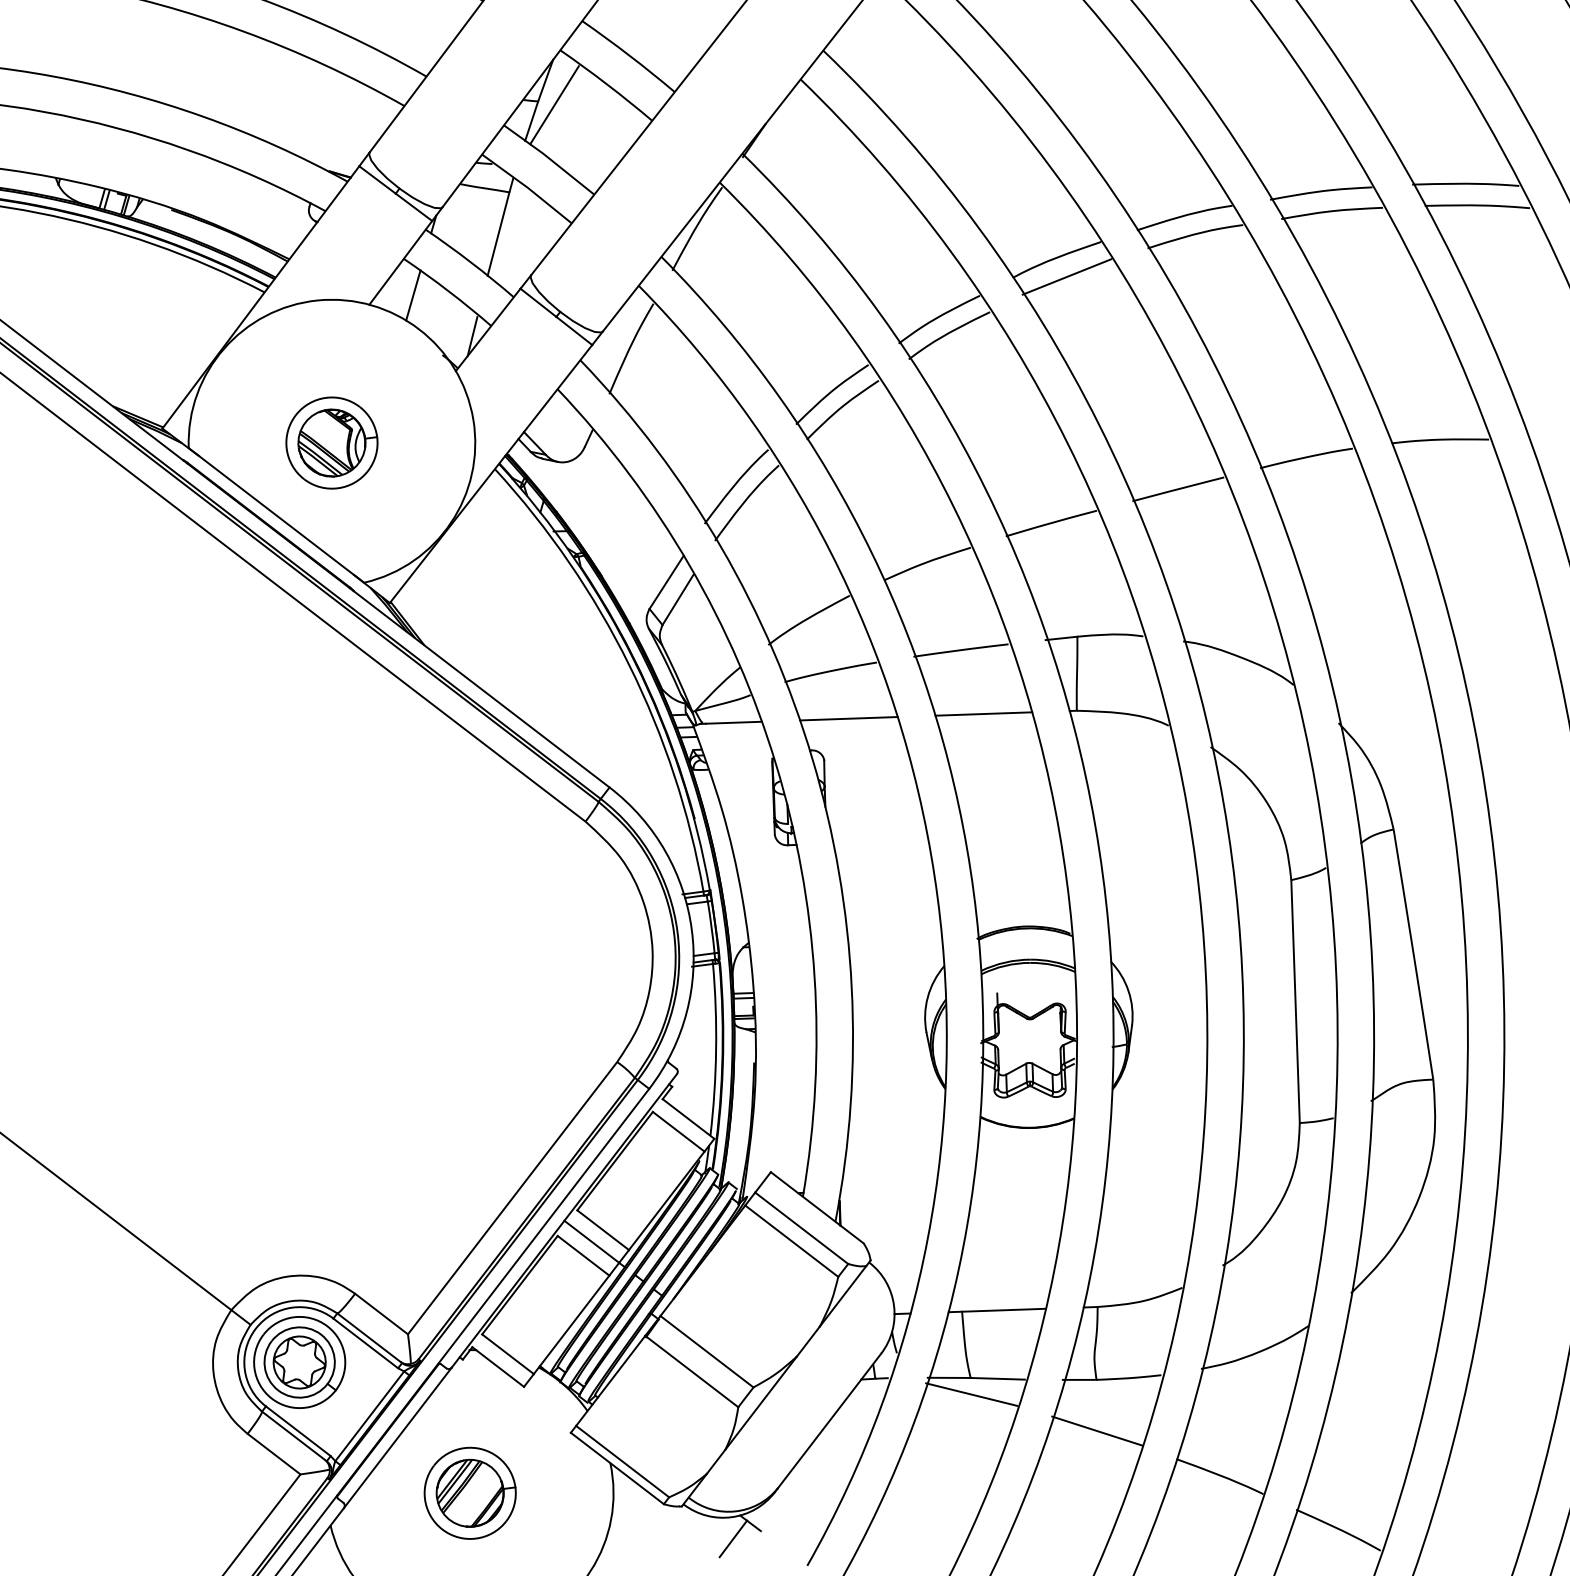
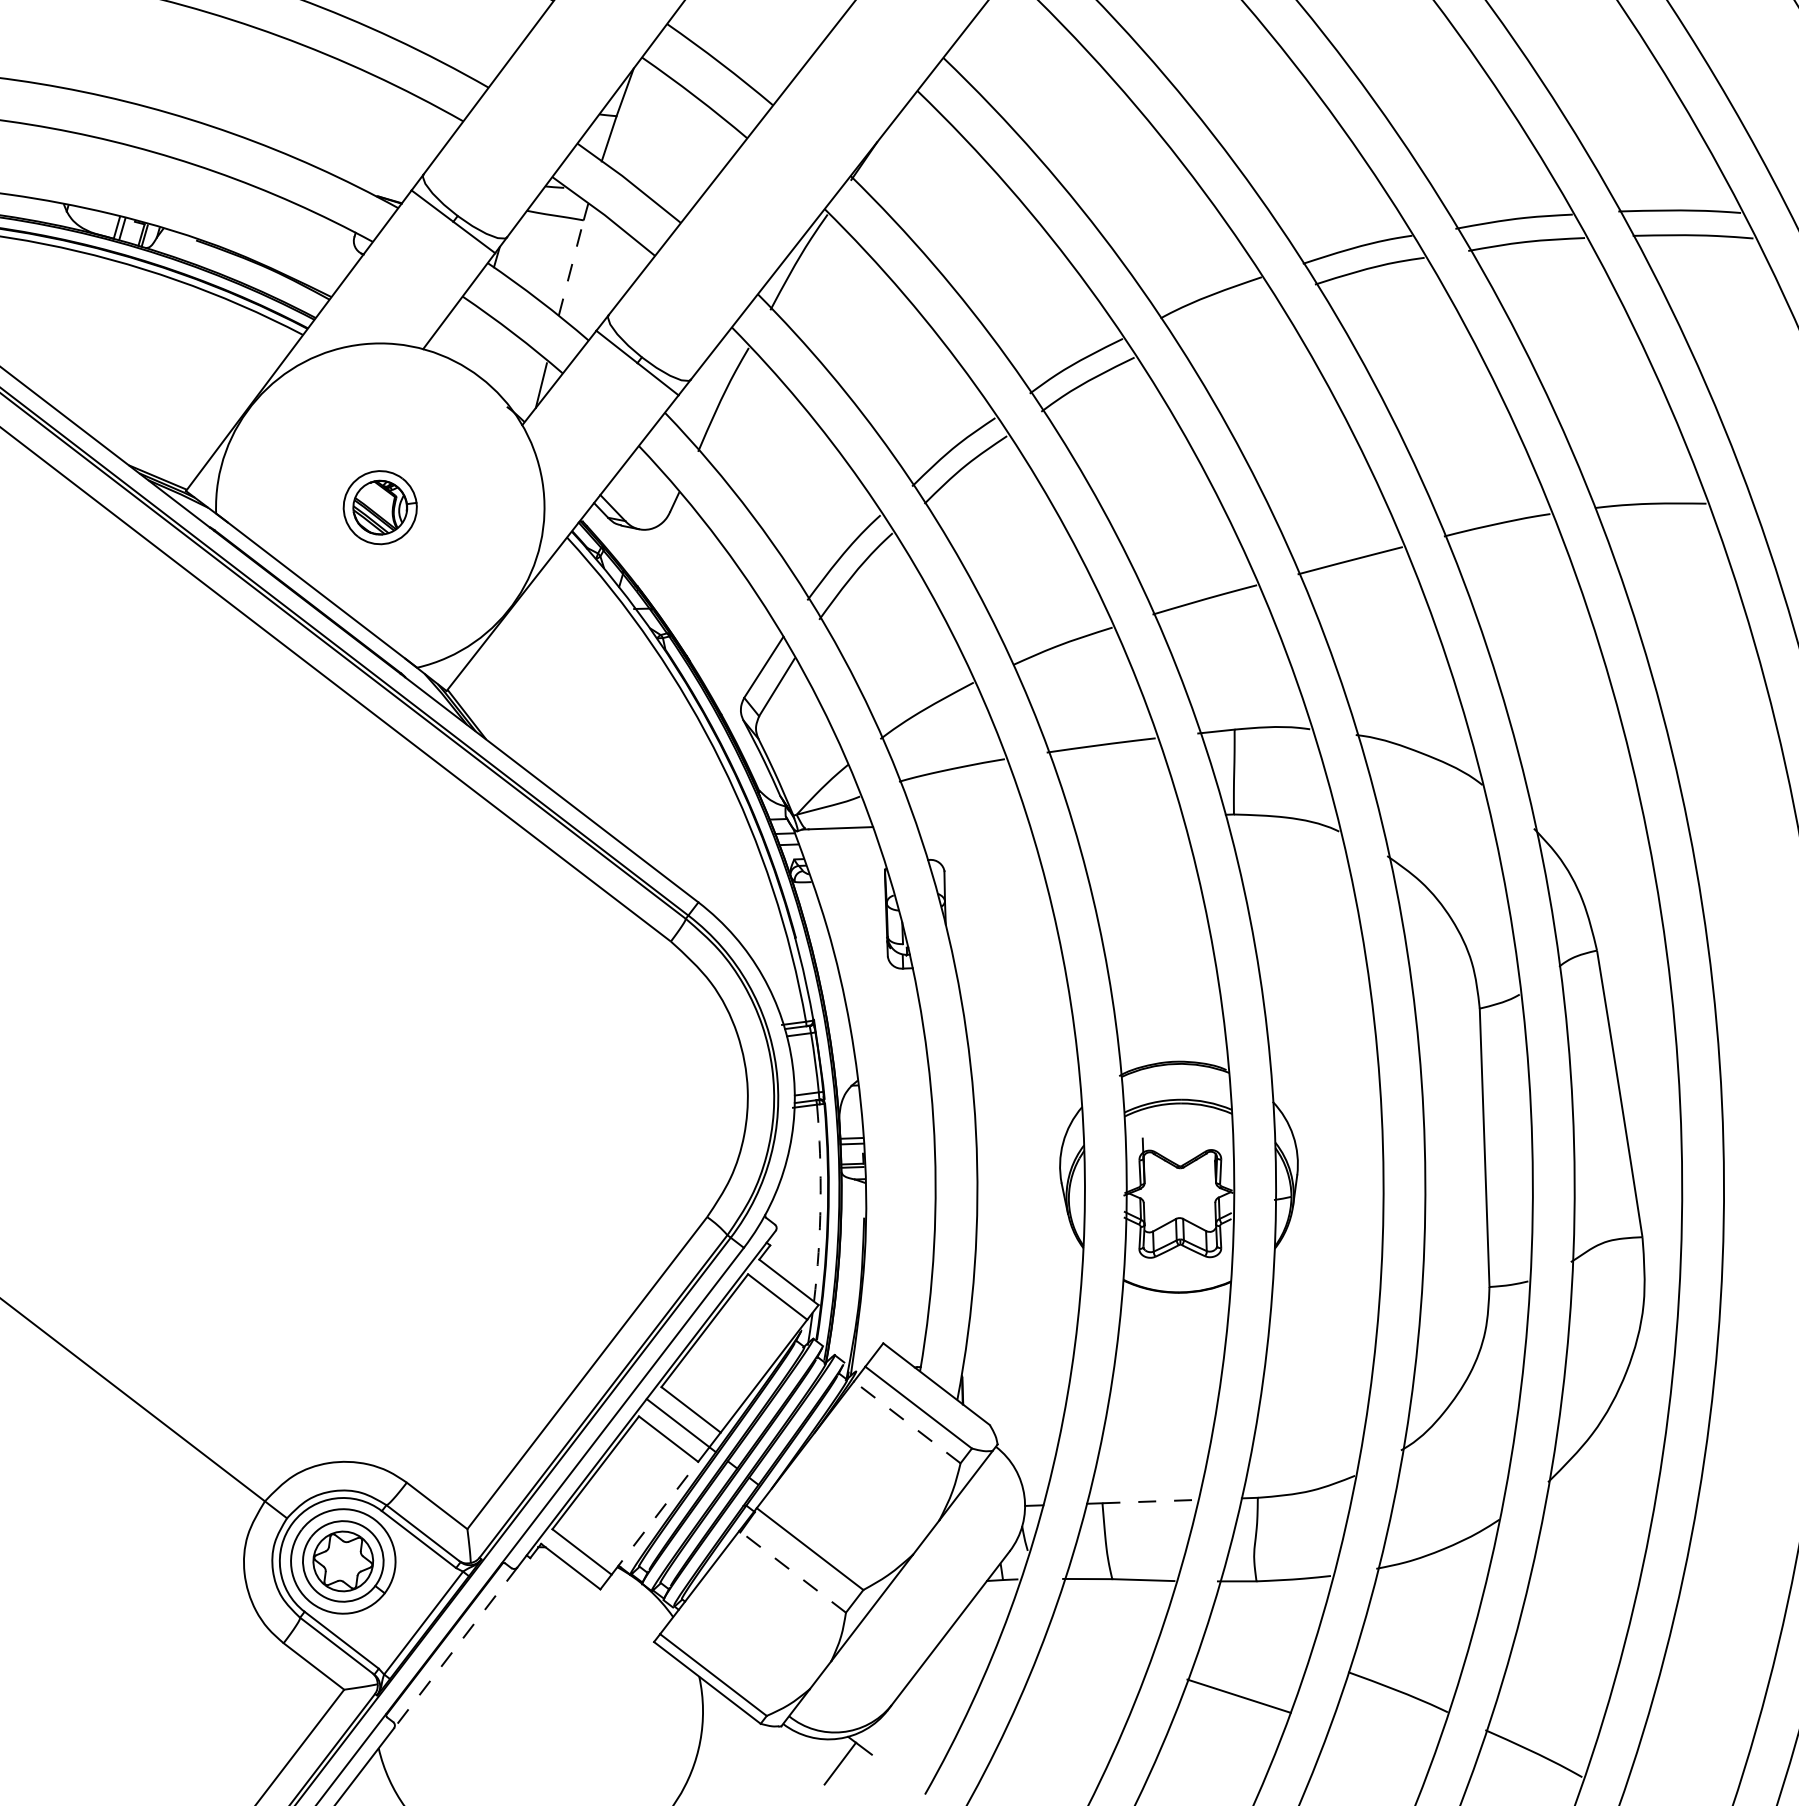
line: (554, 105) -> (635, 120), removed
line: (498, 233) -> (571, 267), solid -> dashed
line: (1066, 276) -> (1222, 316), removed
line: (413, 295) -> (473, 338), removed
part: (331, 442) -> (379, 507), size x0.7
line: (983, 713) -> (1127, 817), removed
line: (848, 718) -> (972, 823), removed
arc: (716, 1049) -> (820, 1202), solid -> dashed
line: (791, 1241) -> (906, 1422), solid -> dashed
line: (1004, 1310) -> (1151, 1501), solid -> dashed
line: (571, 1324) -> (654, 1517), solid -> dashed
line: (691, 1371) -> (792, 1571), solid -> dashed
line: (971, 1394) -> (1113, 1598), removed
line: (1097, 1430) -> (1239, 1695), moved
line: (397, 1437) -> (455, 1647), solid -> dashed
part: (469, 1492) -> (537, 1710), removed

